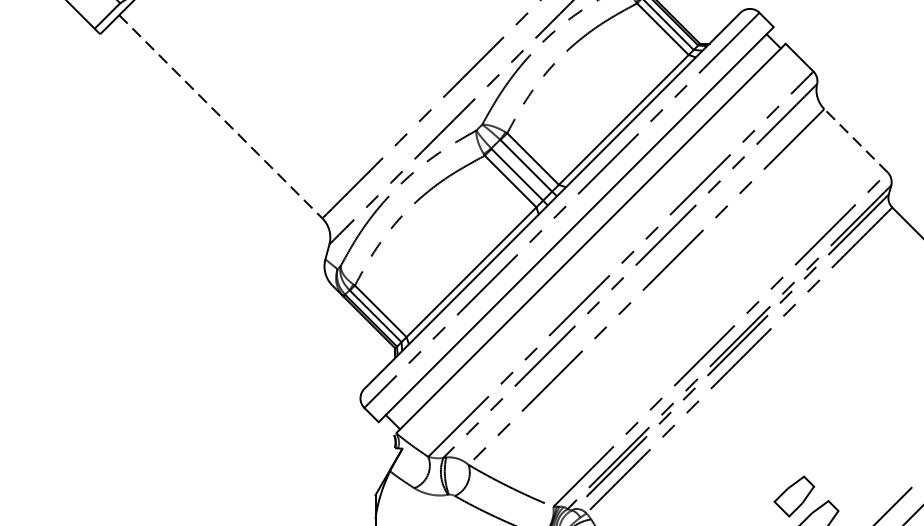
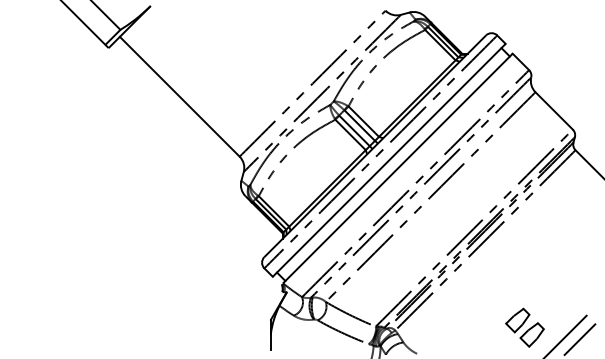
line: (220, 116) -> (179, 96), dashed -> solid
line: (854, 140) -> (553, 110), dashed -> solid

